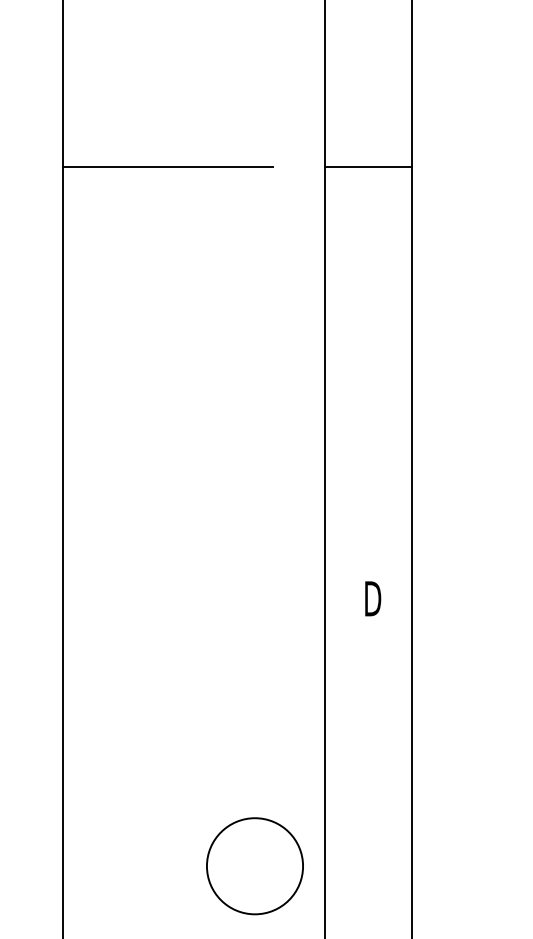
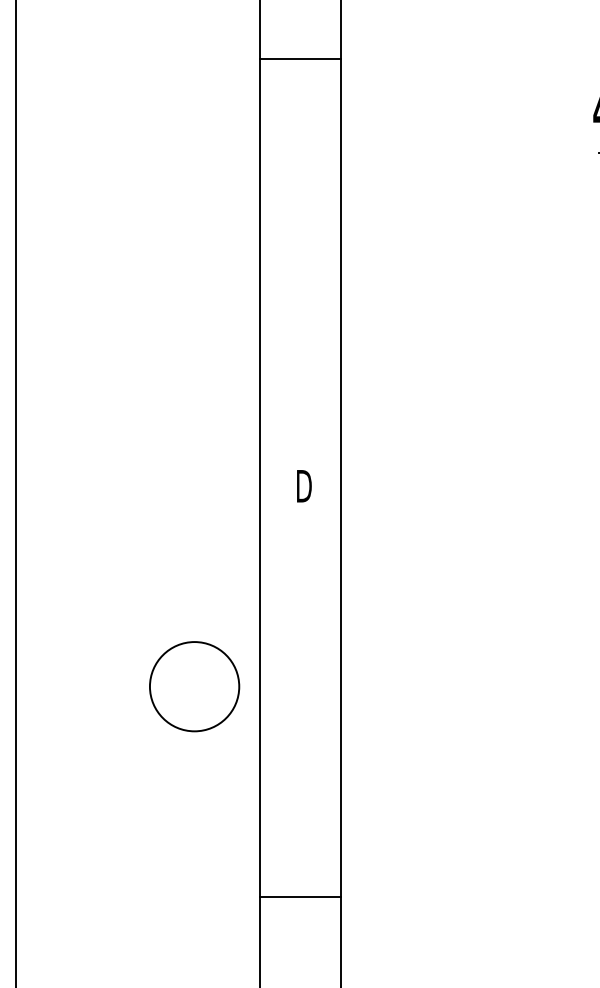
line: (167, 167) -> (113, 85), removed
line: (367, 167) -> (299, 59), moved
circle: (254, 866) -> (194, 686), moved

